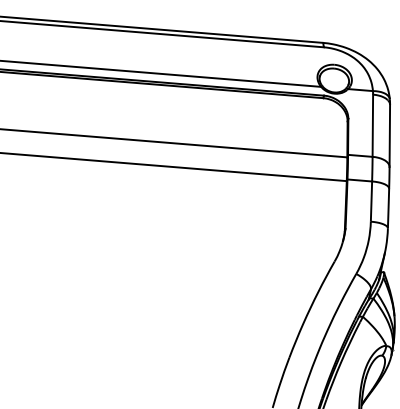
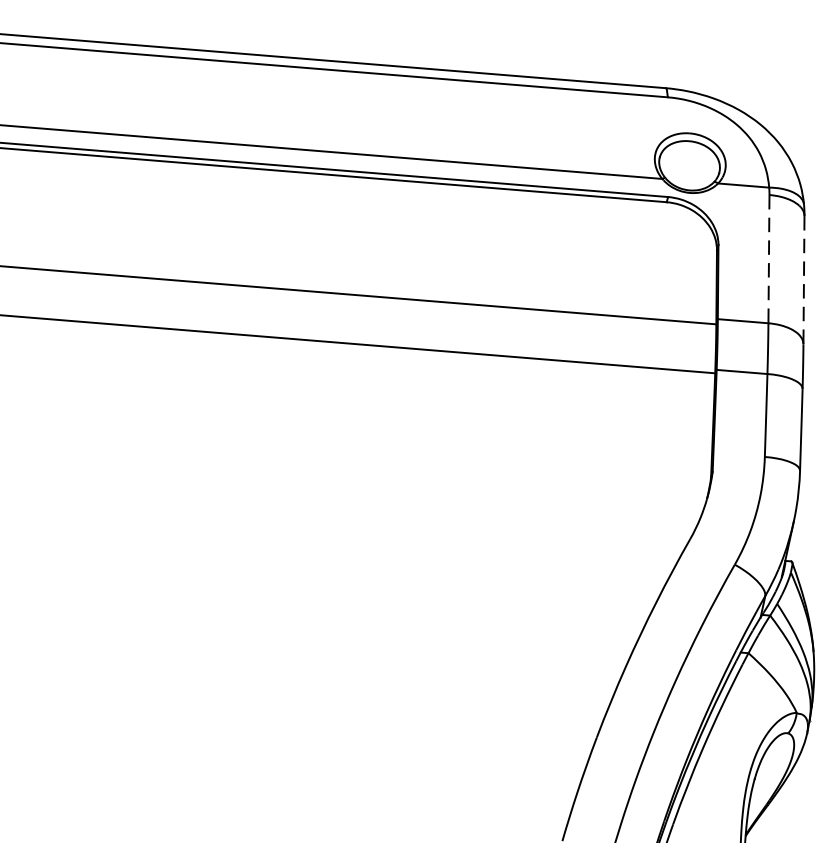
line: (372, 126) -> (768, 260), solid -> dashed
line: (389, 136) -> (803, 281), solid -> dashed

